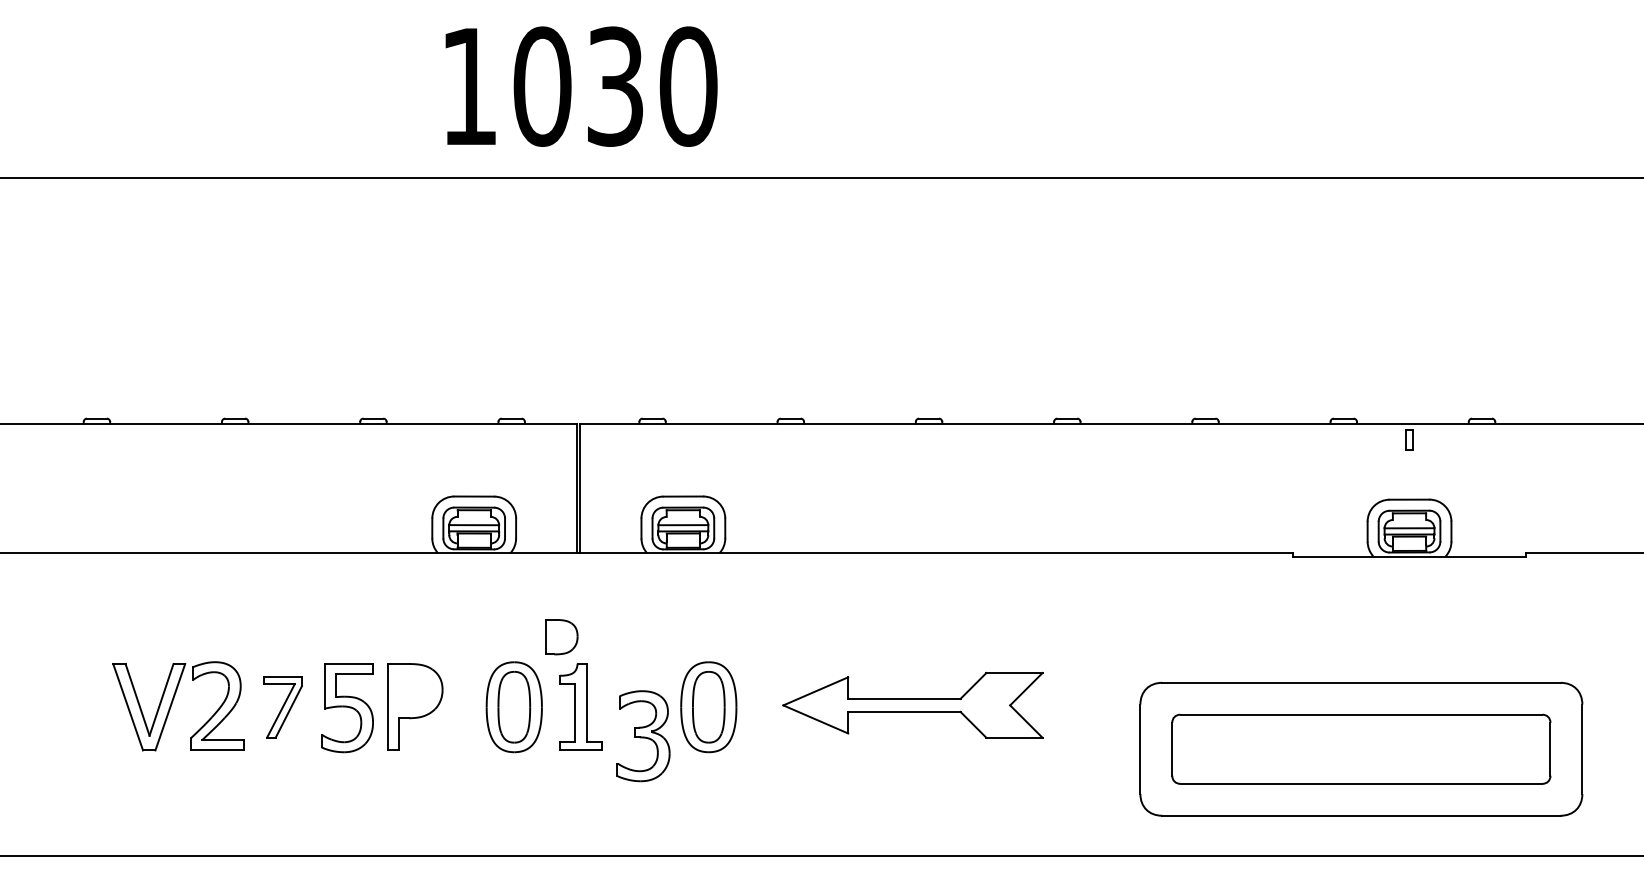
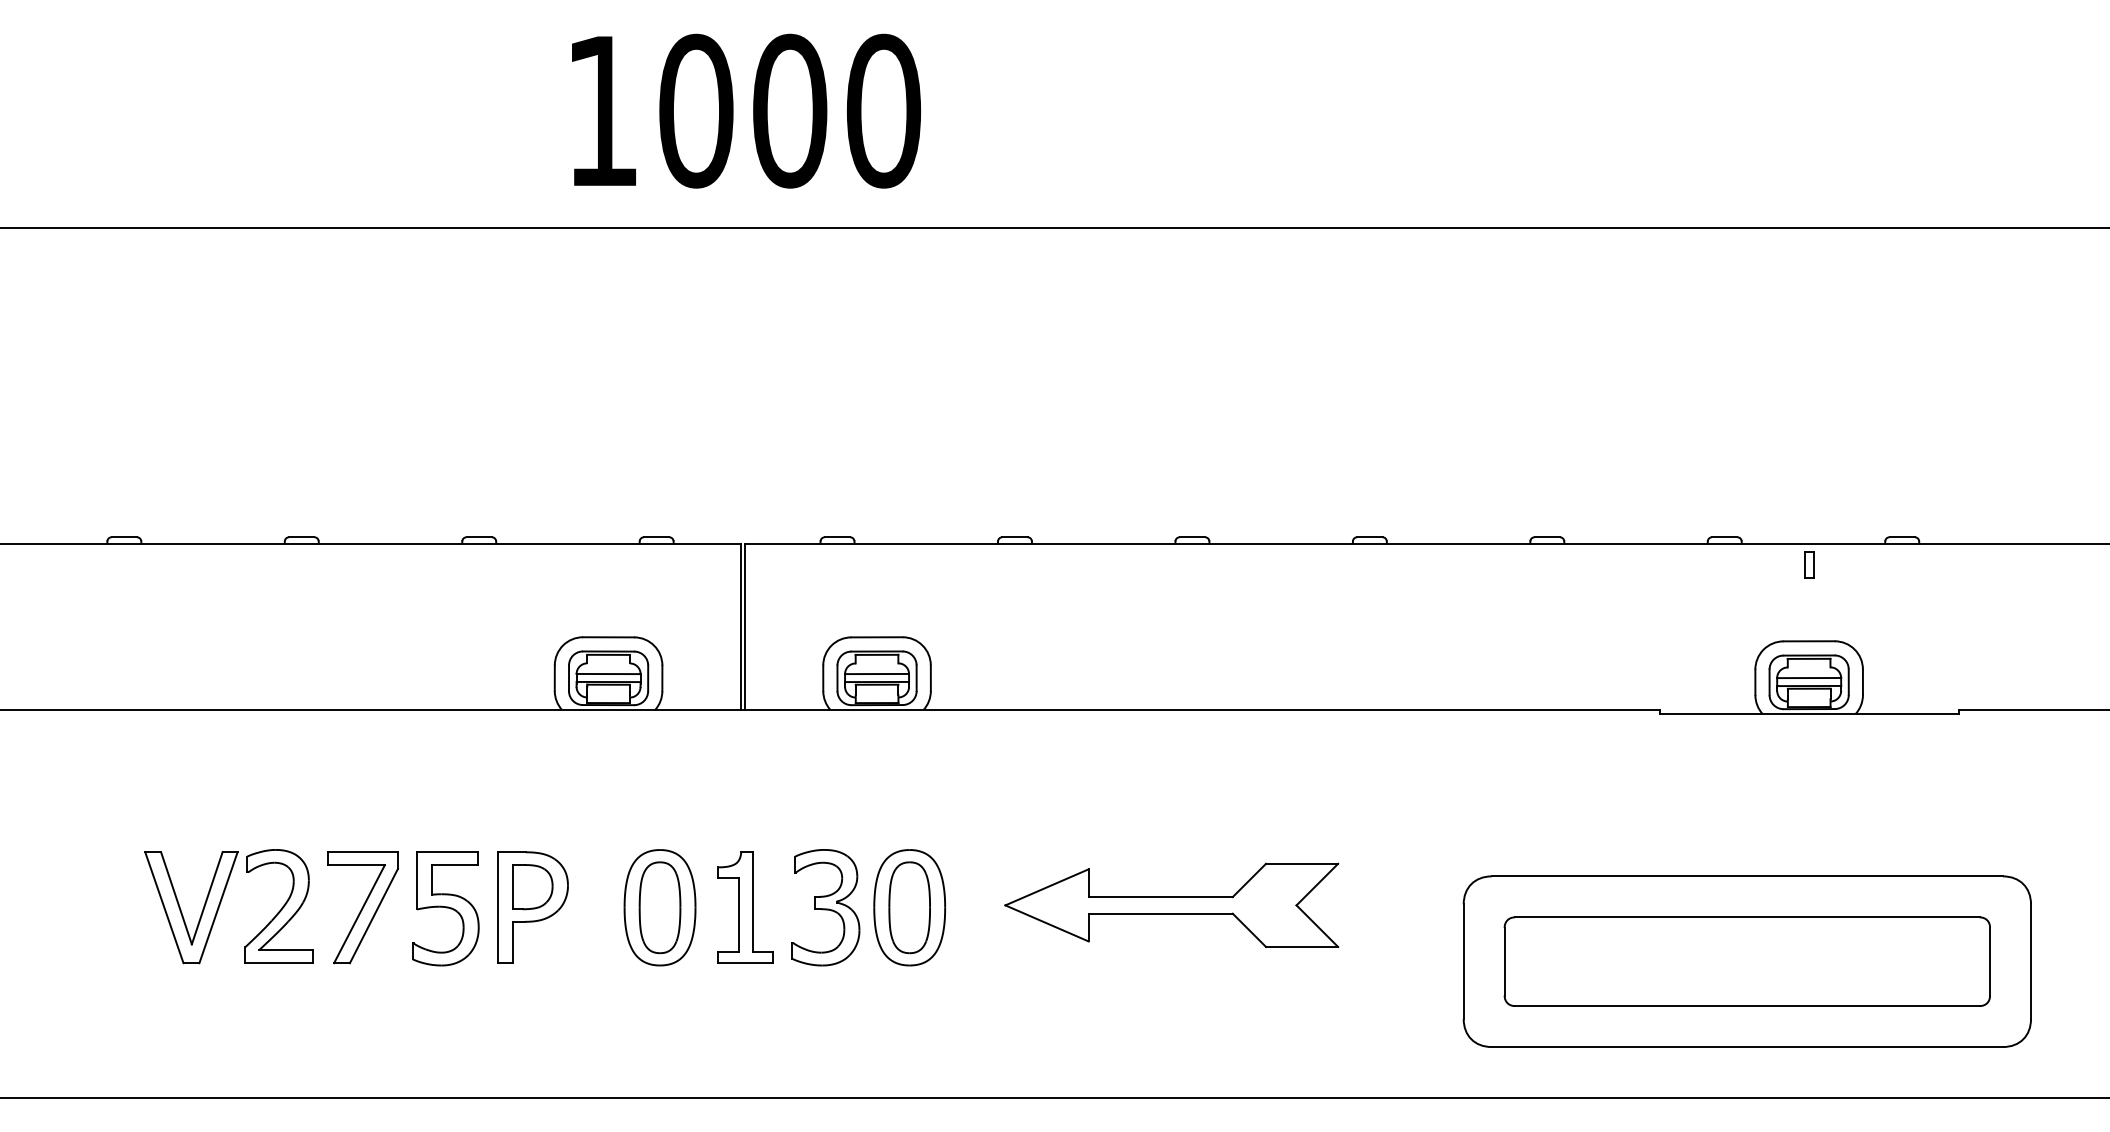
text: (615, 86) -> (789, 110), 1030 -> 1000
part: (561, 637) -> (531, 887), moved
part: (282, 707) -> (362, 908), size x1.43
part: (643, 736) -> (825, 908), moved

